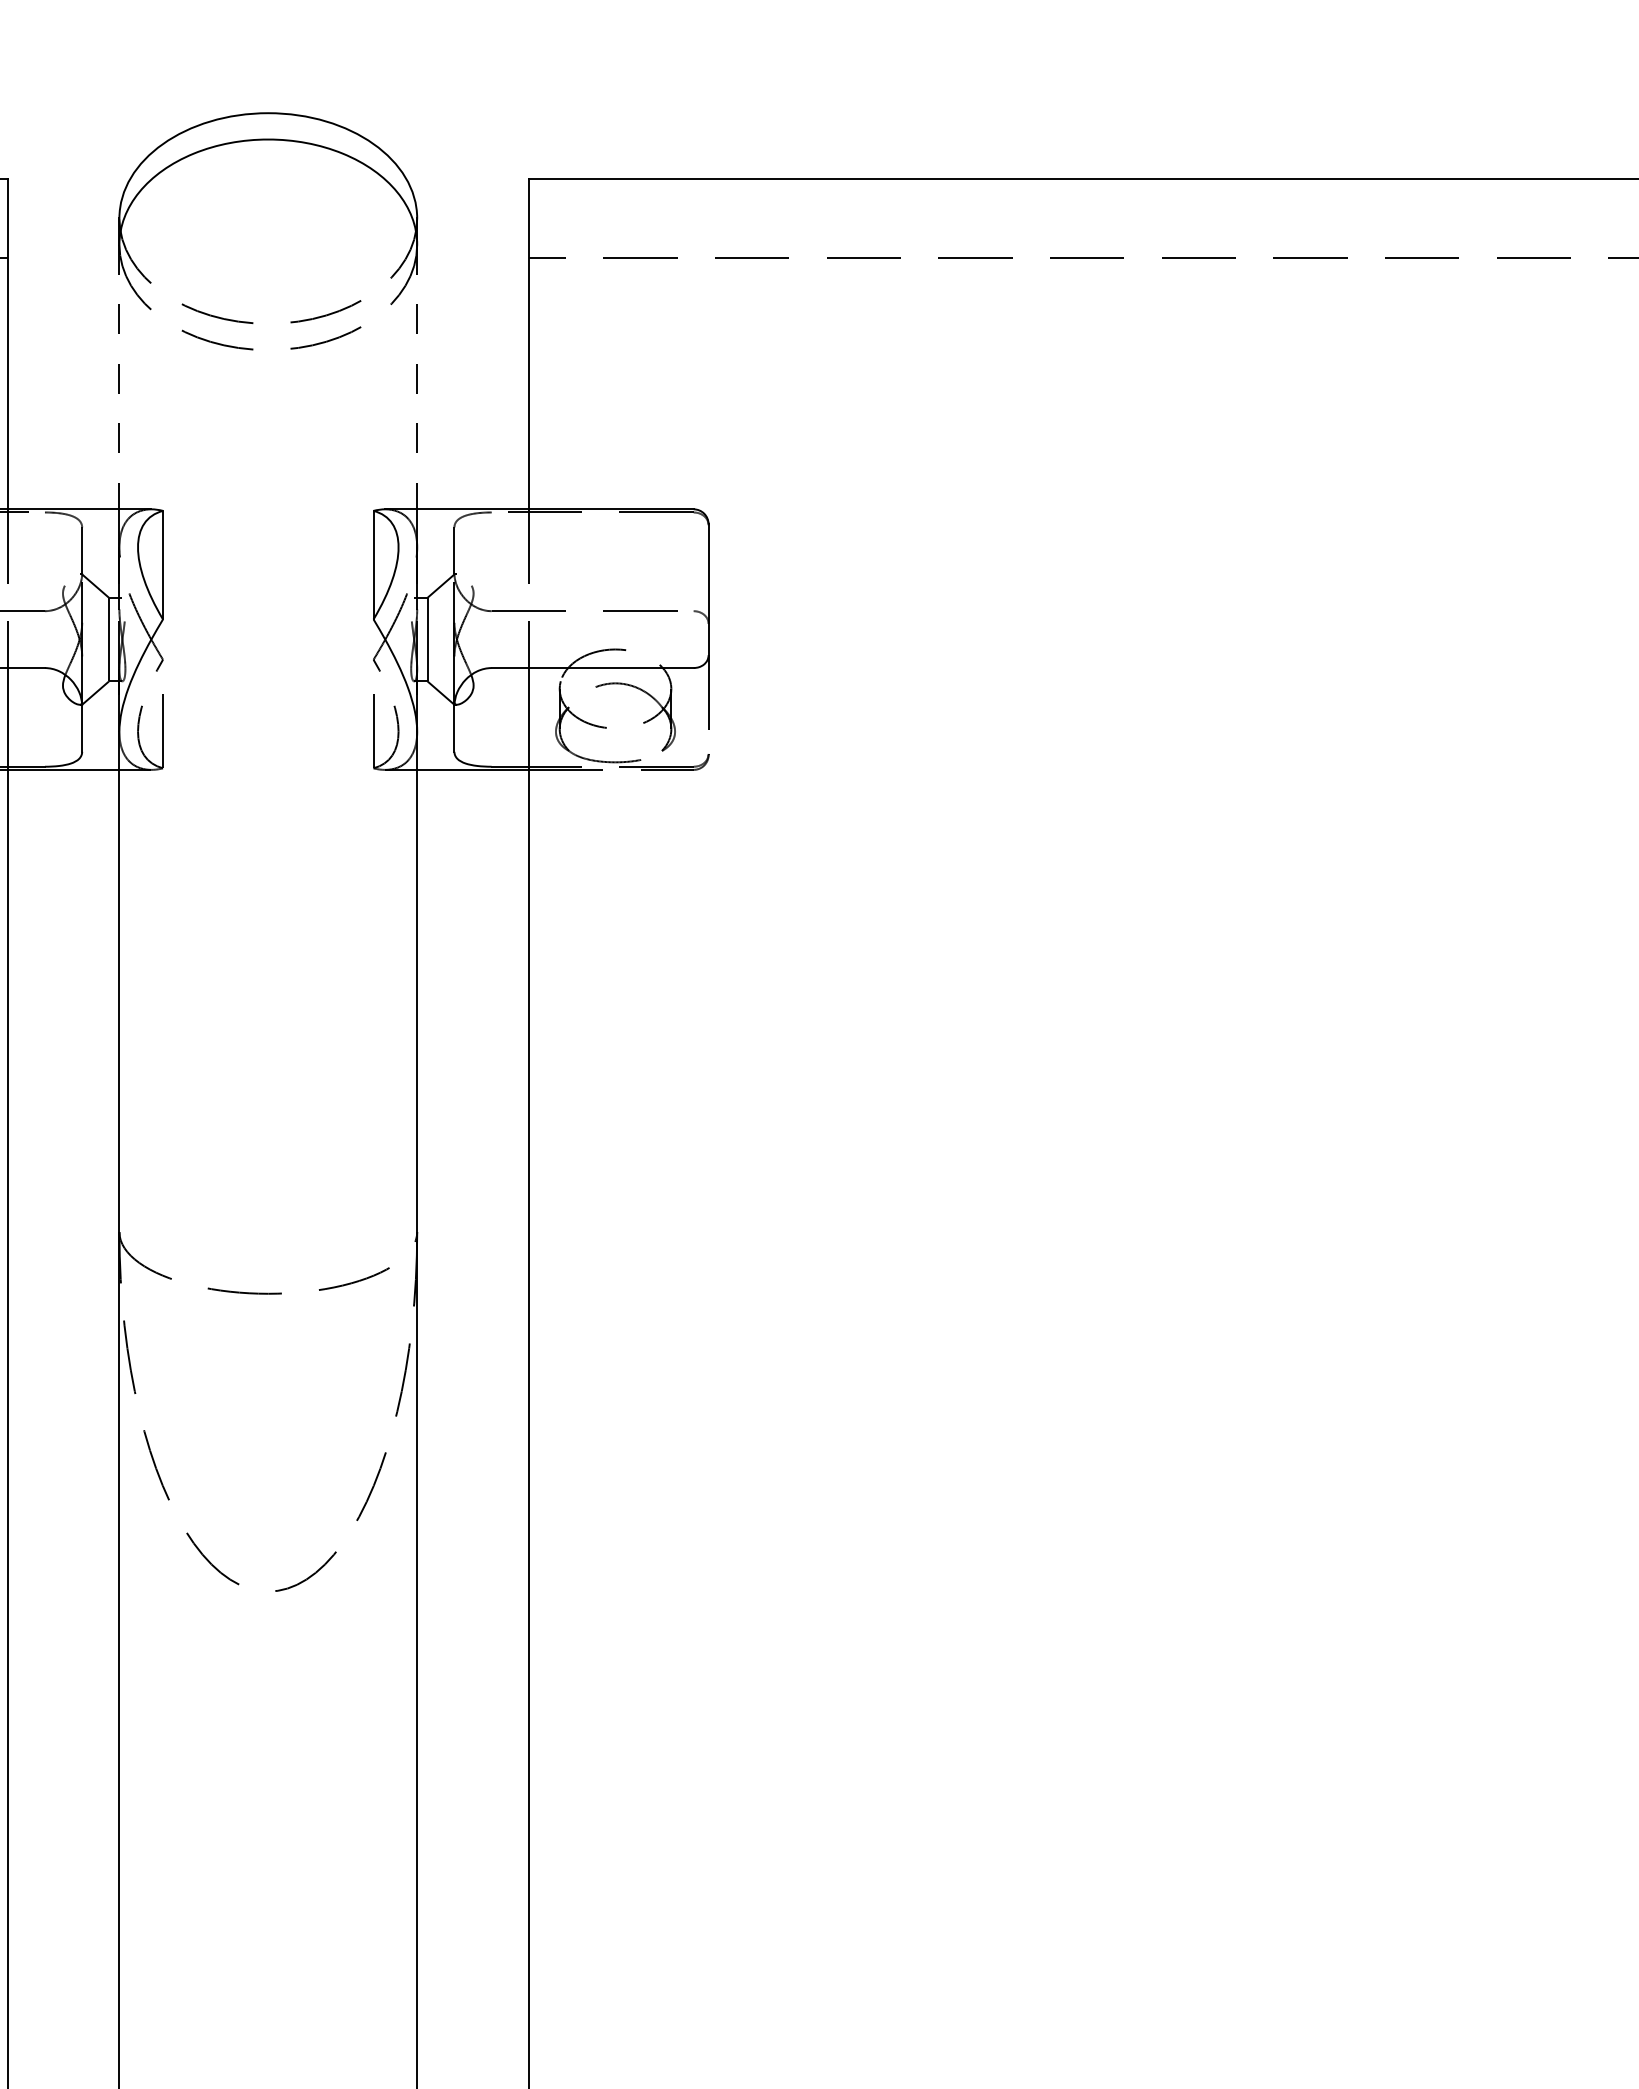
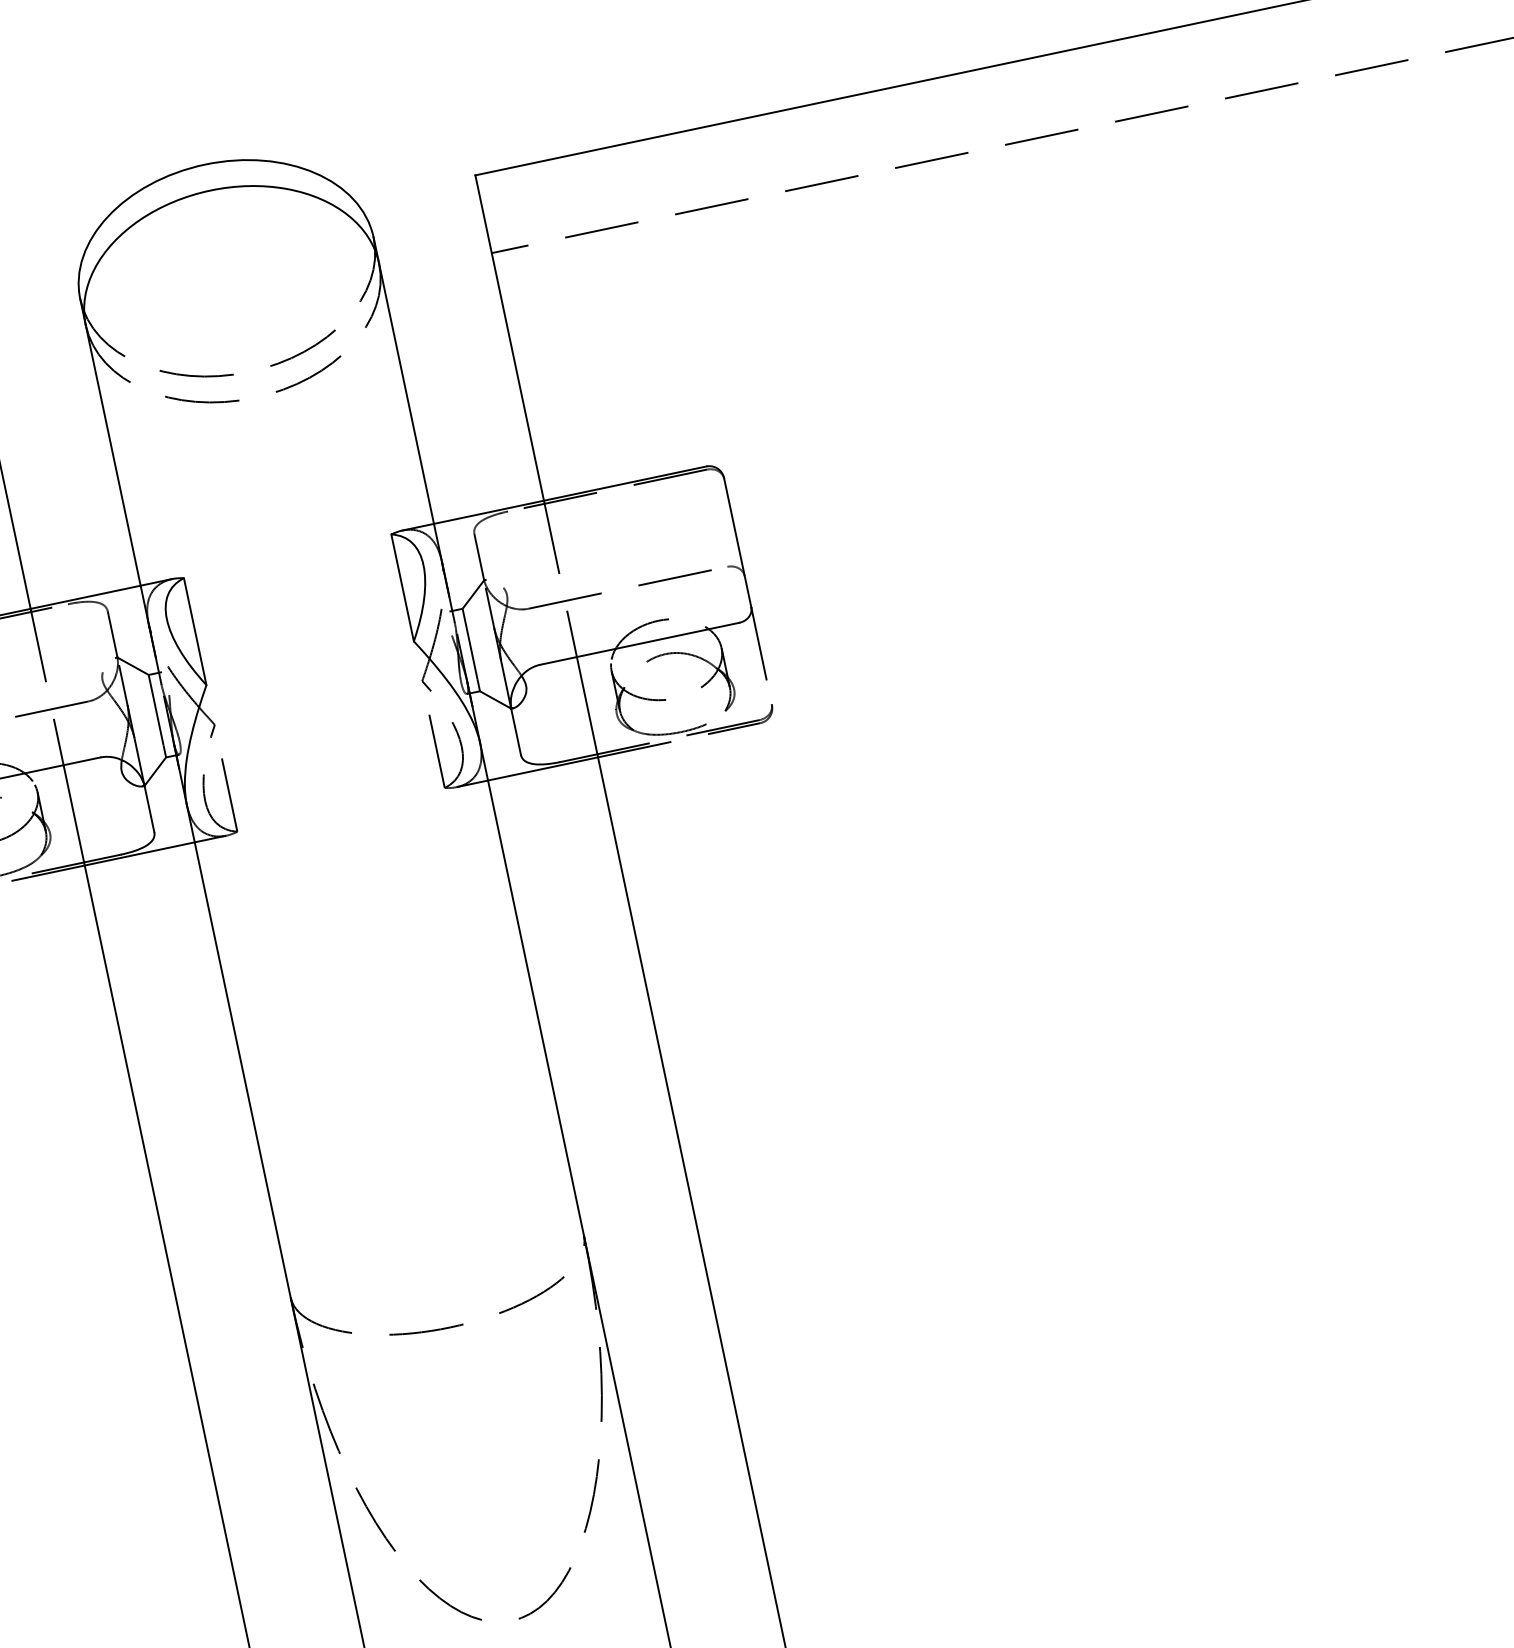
line: (119, 377) -> (113, 455), dashed -> solid
line: (417, 377) -> (406, 393), dashed -> solid

